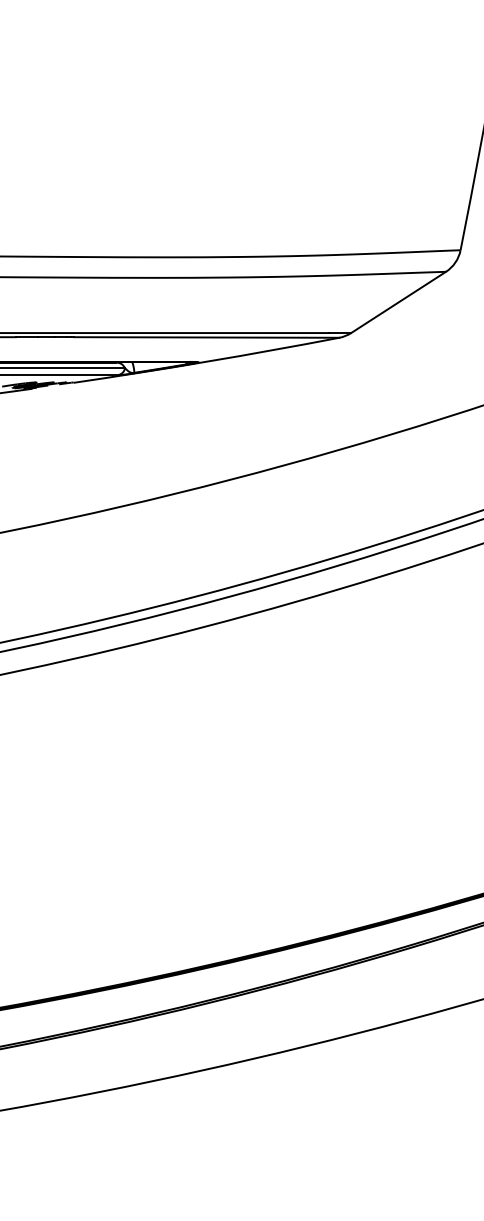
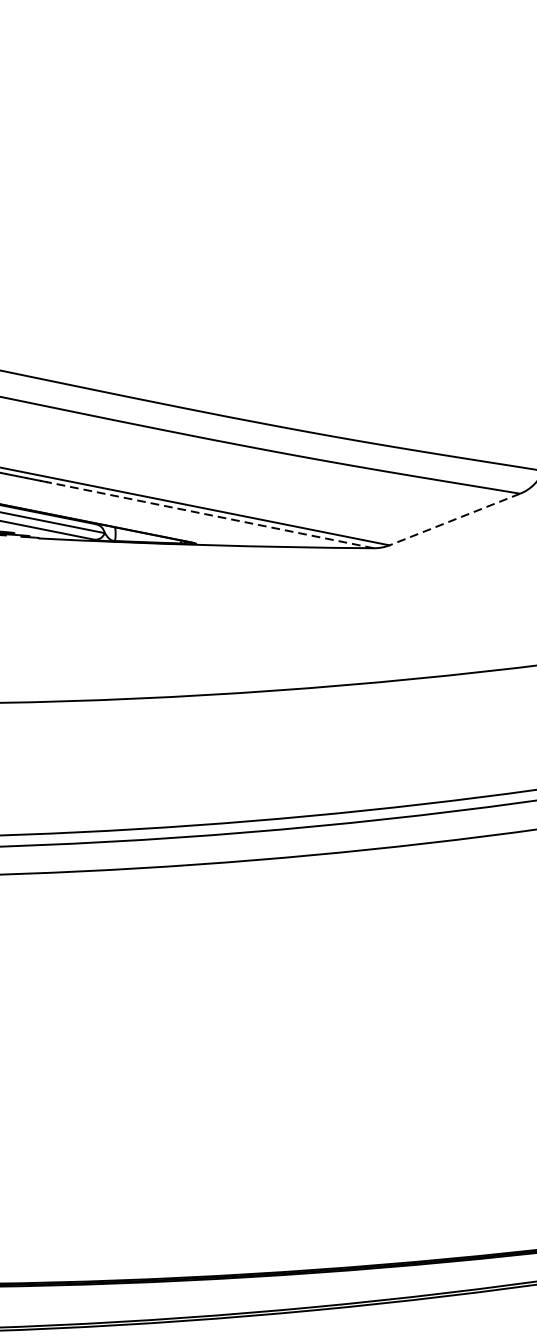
line: (398, 302) -> (454, 519), solid -> dashed
line: (206, 337) -> (211, 515), solid -> dashed

